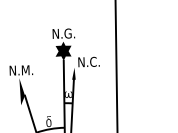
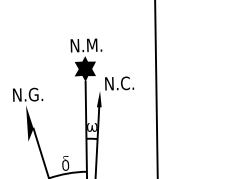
text: (70, 33) -> (94, 45), N.G. -> N.M.
text: (27, 70) -> (36, 94), N.M. -> N.G.

